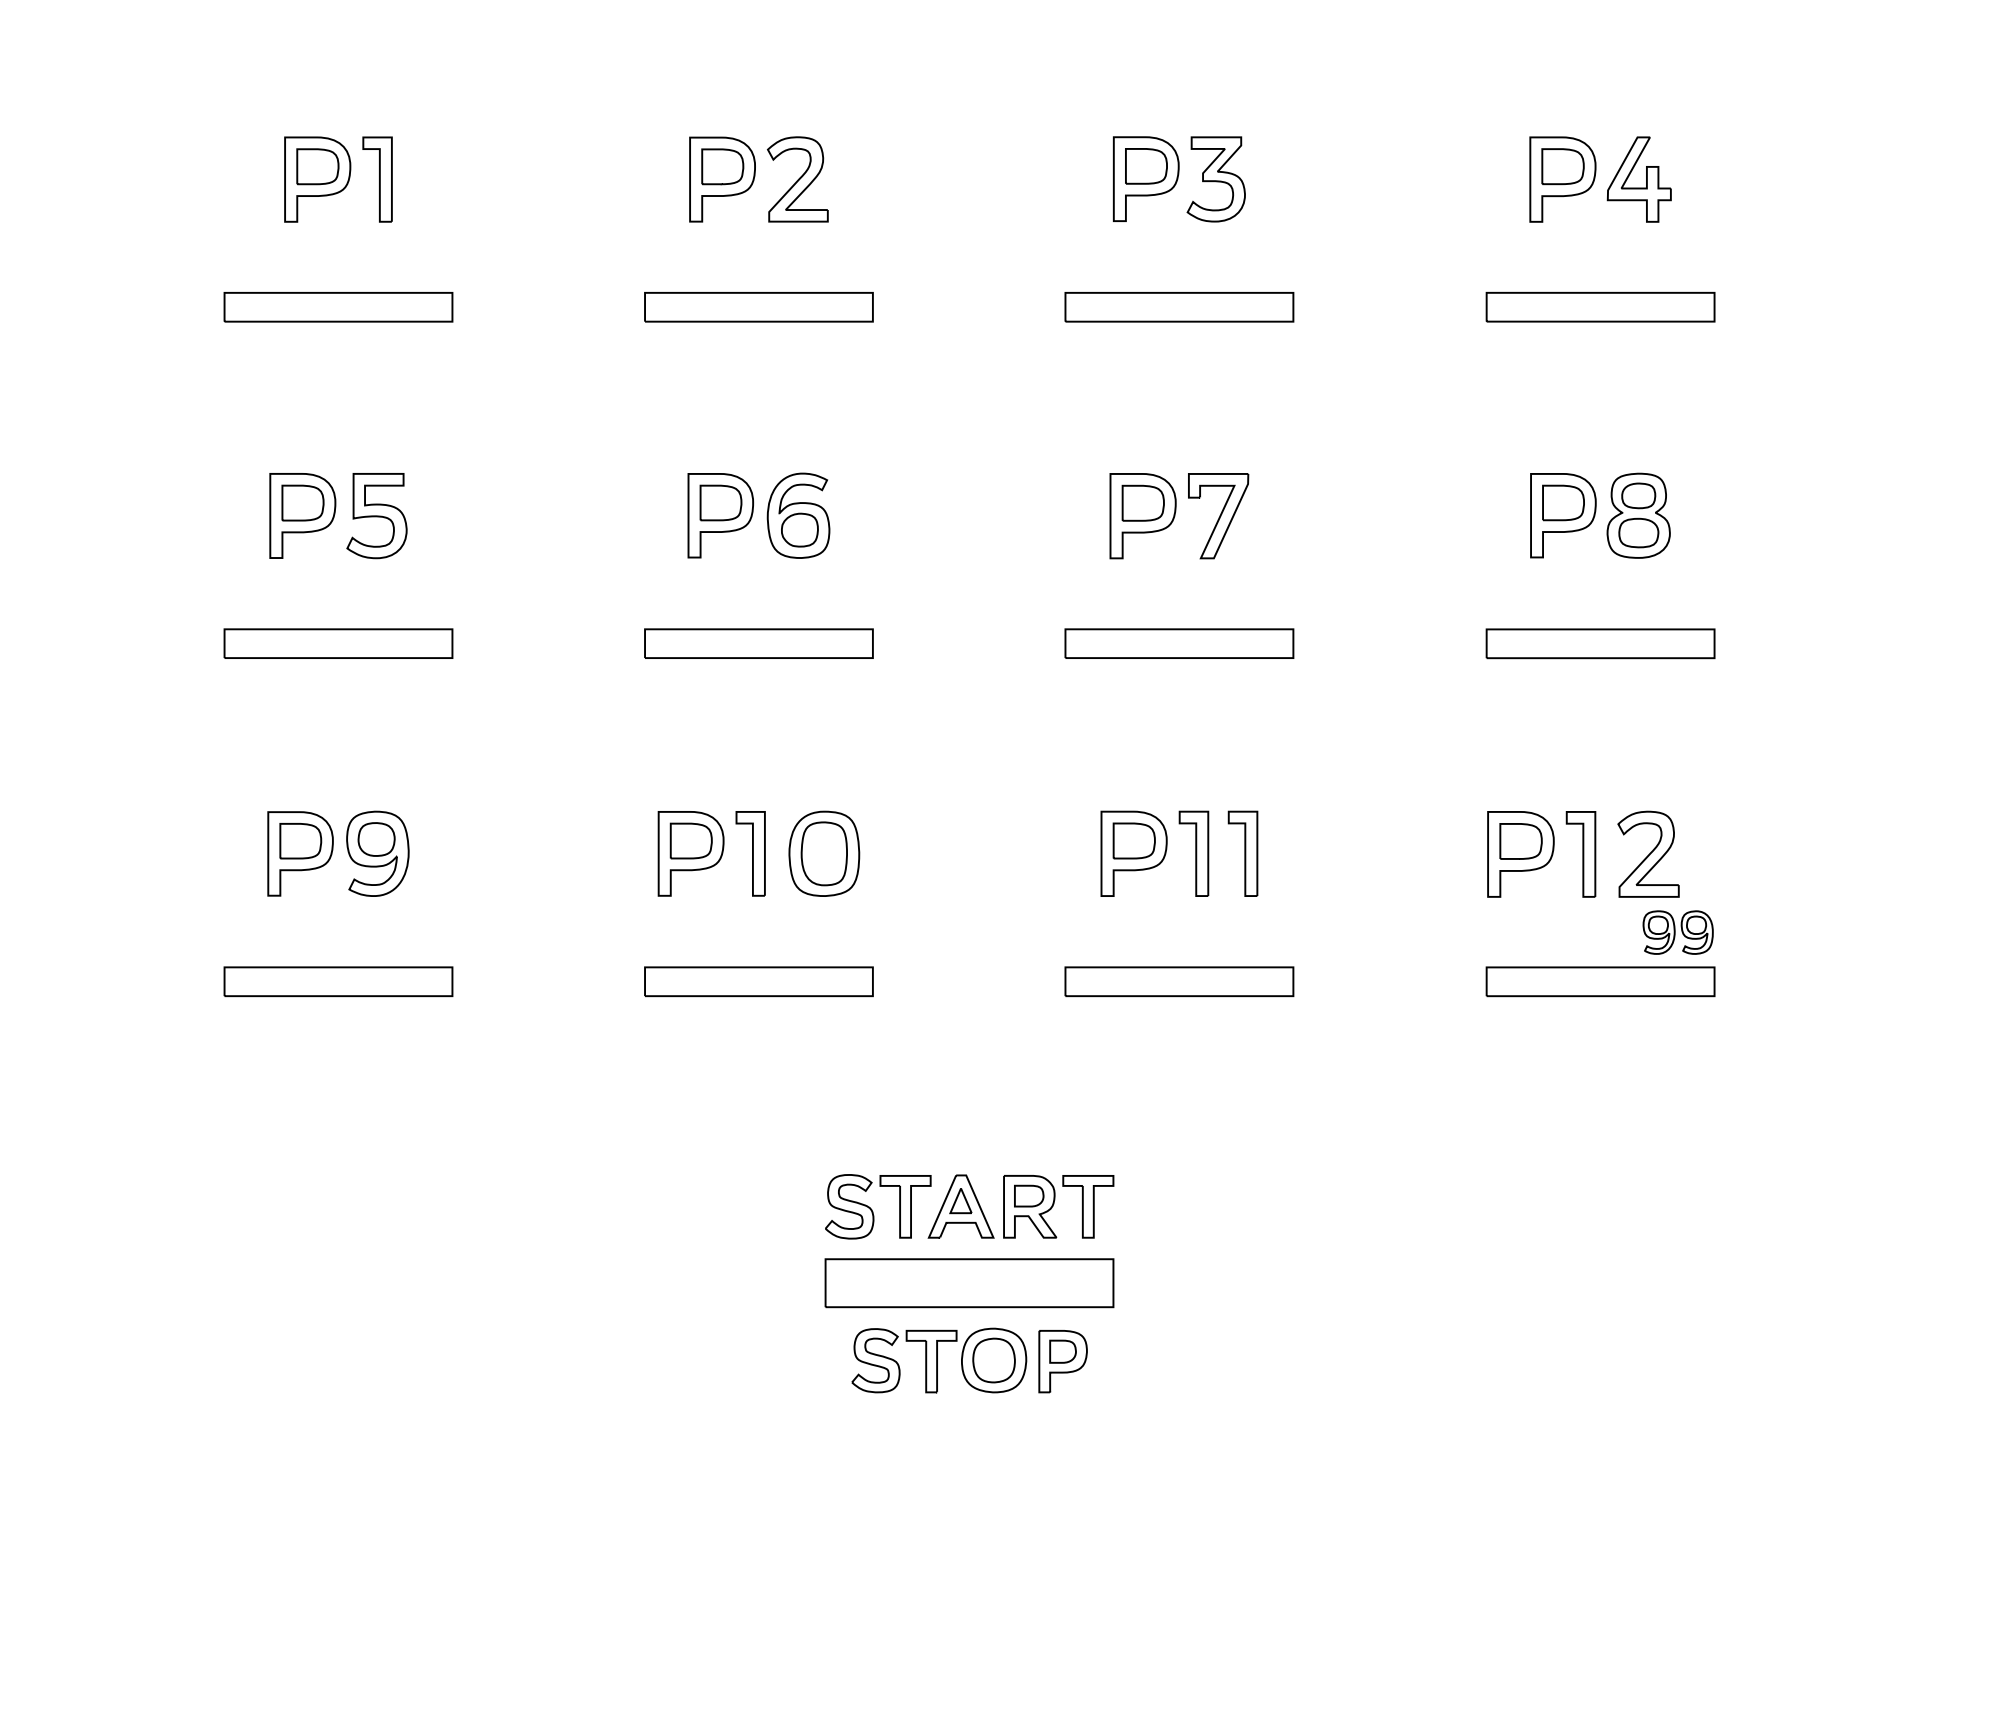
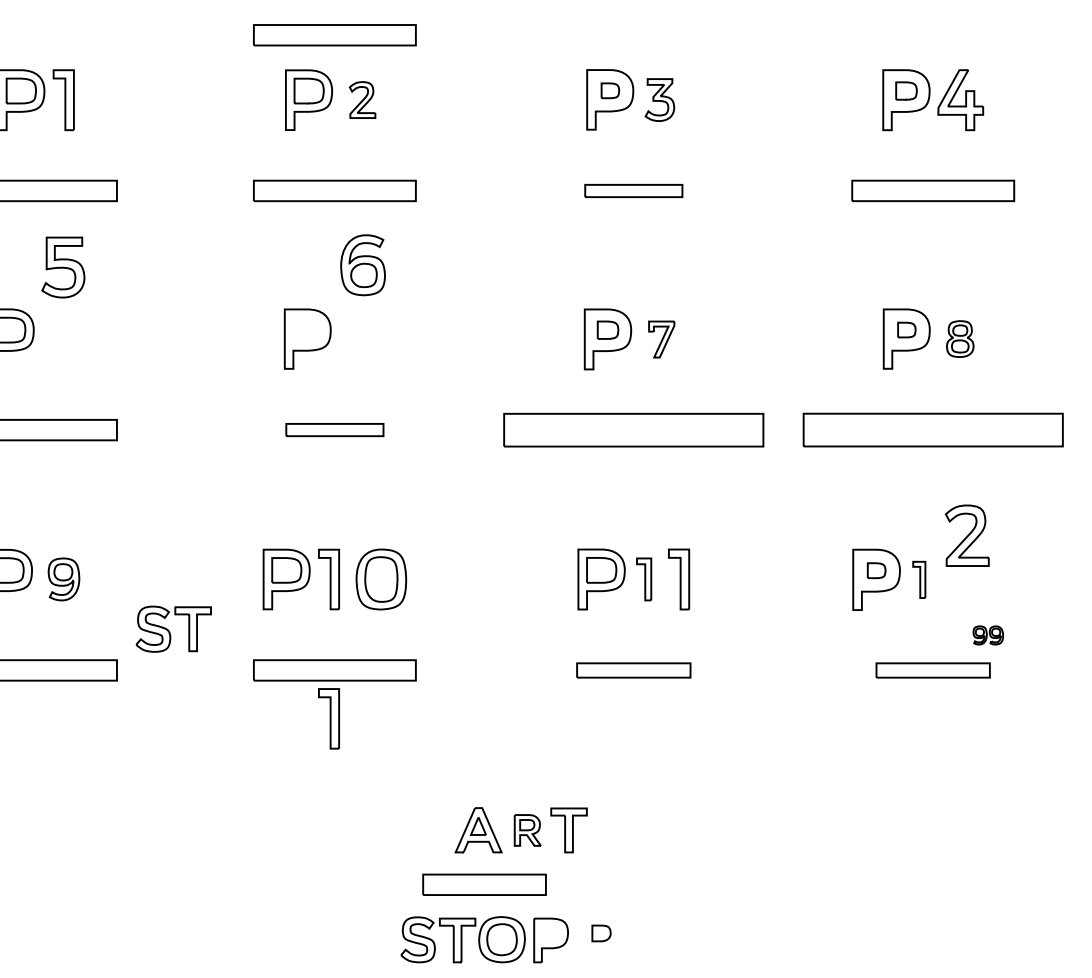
part: (758, 88) -> (334, 35), added
part: (1146, 166) -> (610, 90), size x0.6
part: (1562, 166) -> (906, 90), size x0.7
part: (797, 179) -> (362, 100), size x0.6
part: (1215, 179) -> (659, 100), size x0.7
part: (1179, 307) -> (633, 191), size x0.6
part: (720, 502) -> (307, 329), removed
part: (1142, 502) -> (607, 329), size x0.7
part: (1563, 502) -> (906, 329), size x0.6
part: (798, 515) -> (363, 265), moved
part: (1638, 515) -> (960, 338), size x0.6
part: (376, 516) -> (63, 267), moved
part: (1218, 516) -> (661, 339), size x0.6
part: (758, 643) -> (334, 429), size x0.6
part: (1179, 643) -> (633, 429), size x1.6
part: (1600, 643) -> (933, 429), size x1.6
part: (1520, 841) -> (876, 570), size x0.6
part: (377, 853) -> (63, 579), size x0.7
part: (1193, 853) -> (643, 579), size x0.7
part: (1648, 853) -> (967, 535), moved
part: (1580, 854) -> (918, 579), size x0.6
part: (1677, 932) -> (987, 635), size x0.6
part: (1179, 981) -> (633, 670), size x0.7
part: (1600, 981) -> (933, 670), size x0.7
part: (750, 1049) -> (328, 718), added
part: (1030, 1206) -> (527, 830), size x0.7
part: (872, 1209) -> (169, 631), moved
part: (969, 1283) -> (484, 884), size x0.6
part: (1062, 1351) -> (601, 933), moved

